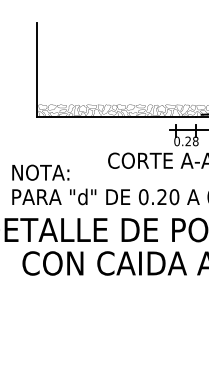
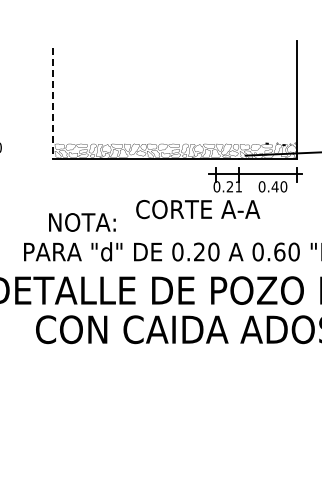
line: (36, 70) -> (52, 103), solid -> dashed
text: (195, 141) -> (238, 186), 0.28 -> 0.21
text: (40, 172) -> (82, 222), moved

